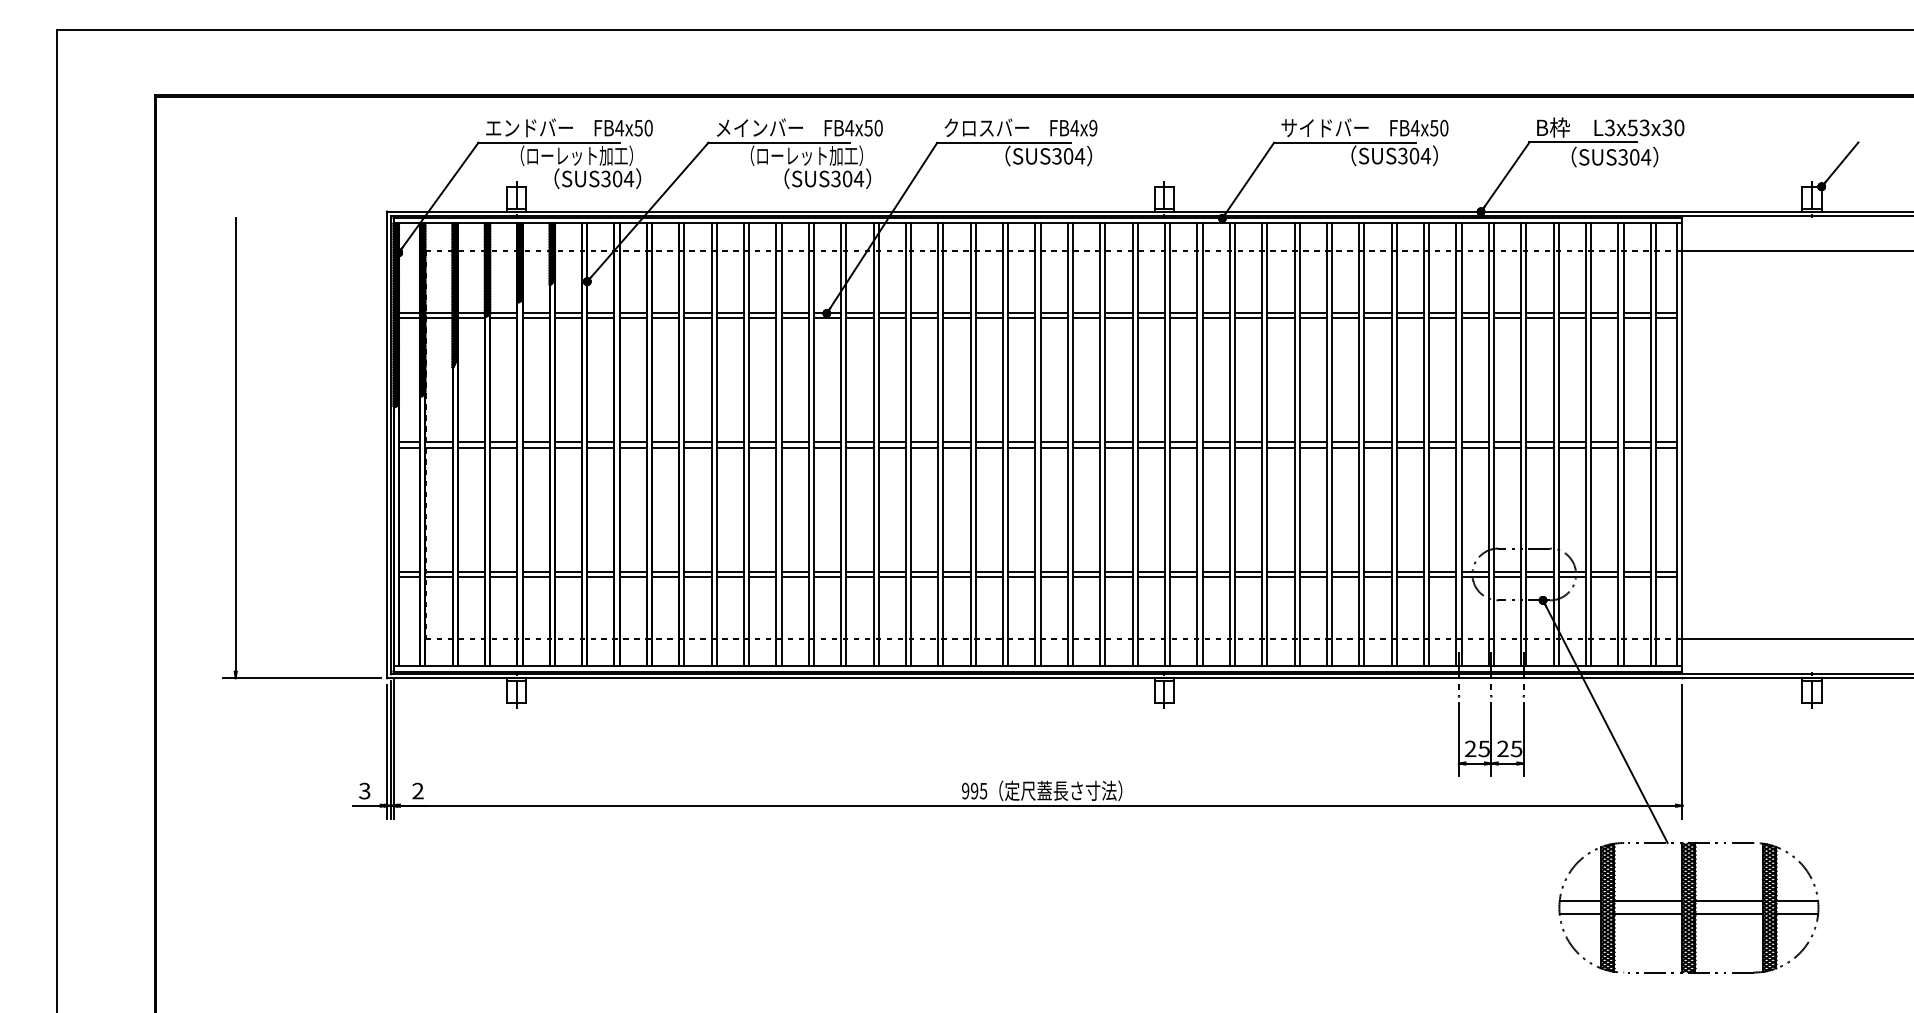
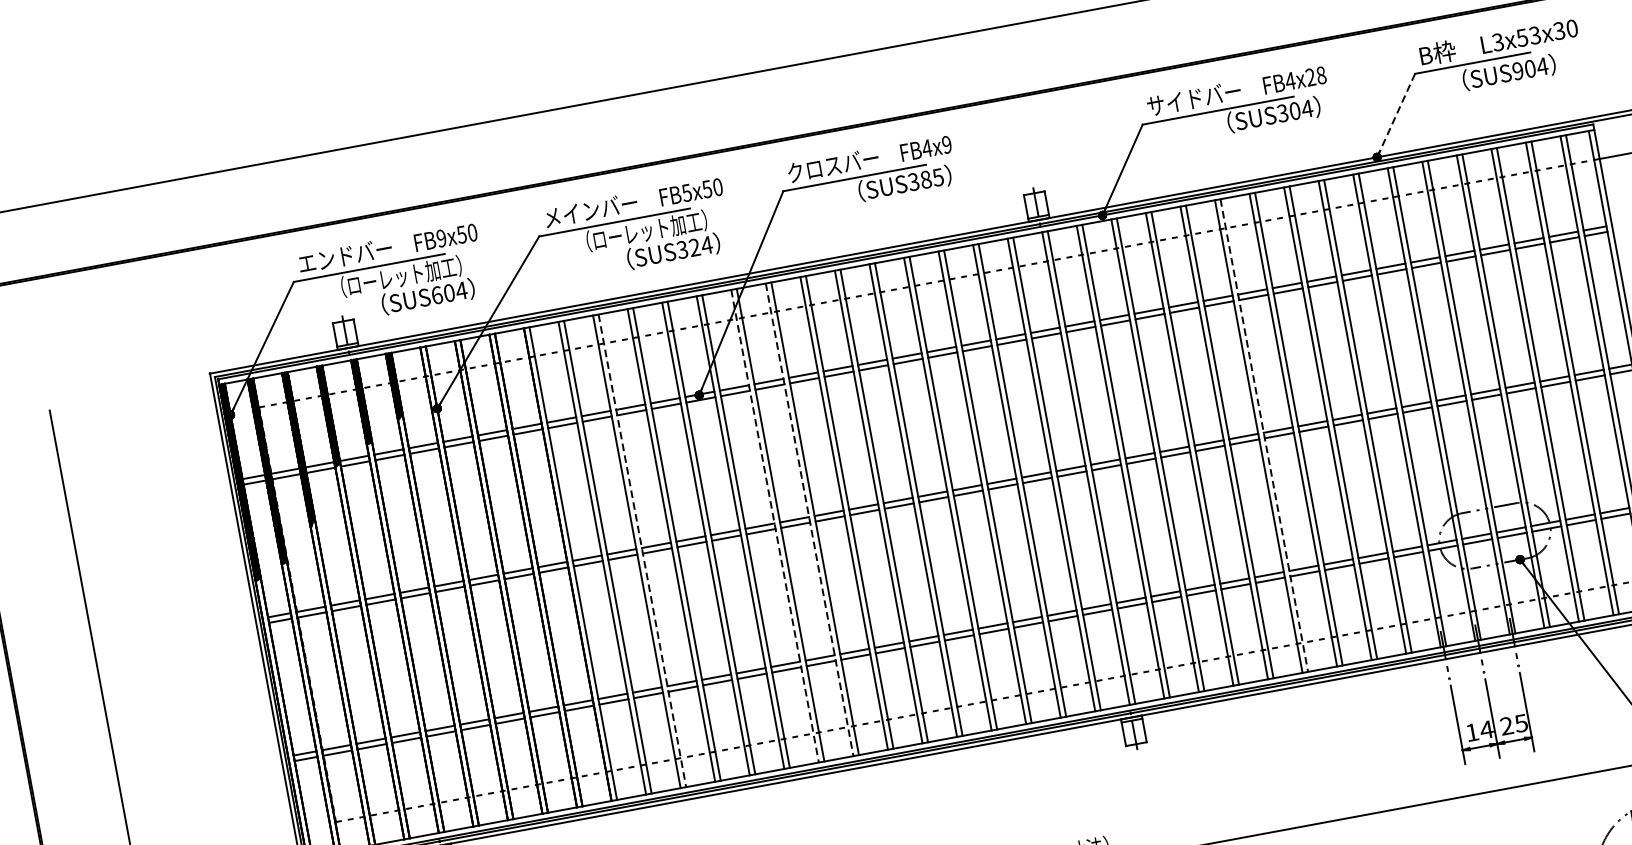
text: (619, 127) -> (441, 237), FB4x50 -> FB9x50
text: (1439, 127) -> (1316, 75), FB4x50 -> FB4x28
text: (849, 128) -> (686, 193), FB4x50 -> FB5x50
text: (1074, 156) -> (932, 178), SUS304 -> SUS385
text: (1622, 157) -> (1517, 71), SUS304 -> SUS904
line: (1505, 176) -> (1396, 114), solid -> dashed
text: (605, 178) -> (436, 294), SUS304 -> SUS604
text: (847, 178) -> (694, 247), SUS304 -> SUS324
line: (749, 445) -> (642, 551), solid -> dashed
line: (873, 445) -> (775, 526), solid -> dashed
line: (905, 445) -> (809, 520), solid -> dashed
line: (1332, 445) -> (1264, 436), solid -> dashed
text: (1477, 748) -> (1479, 730), 25 -> 14

